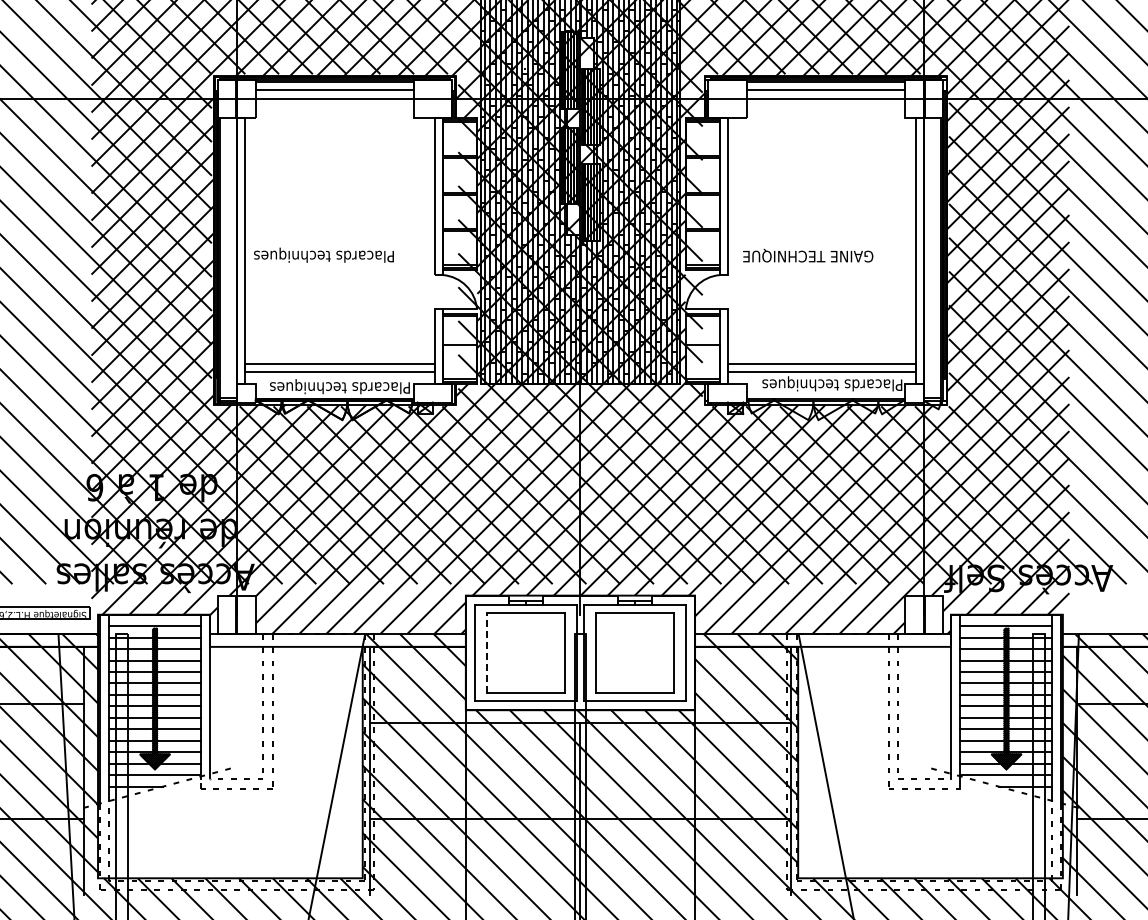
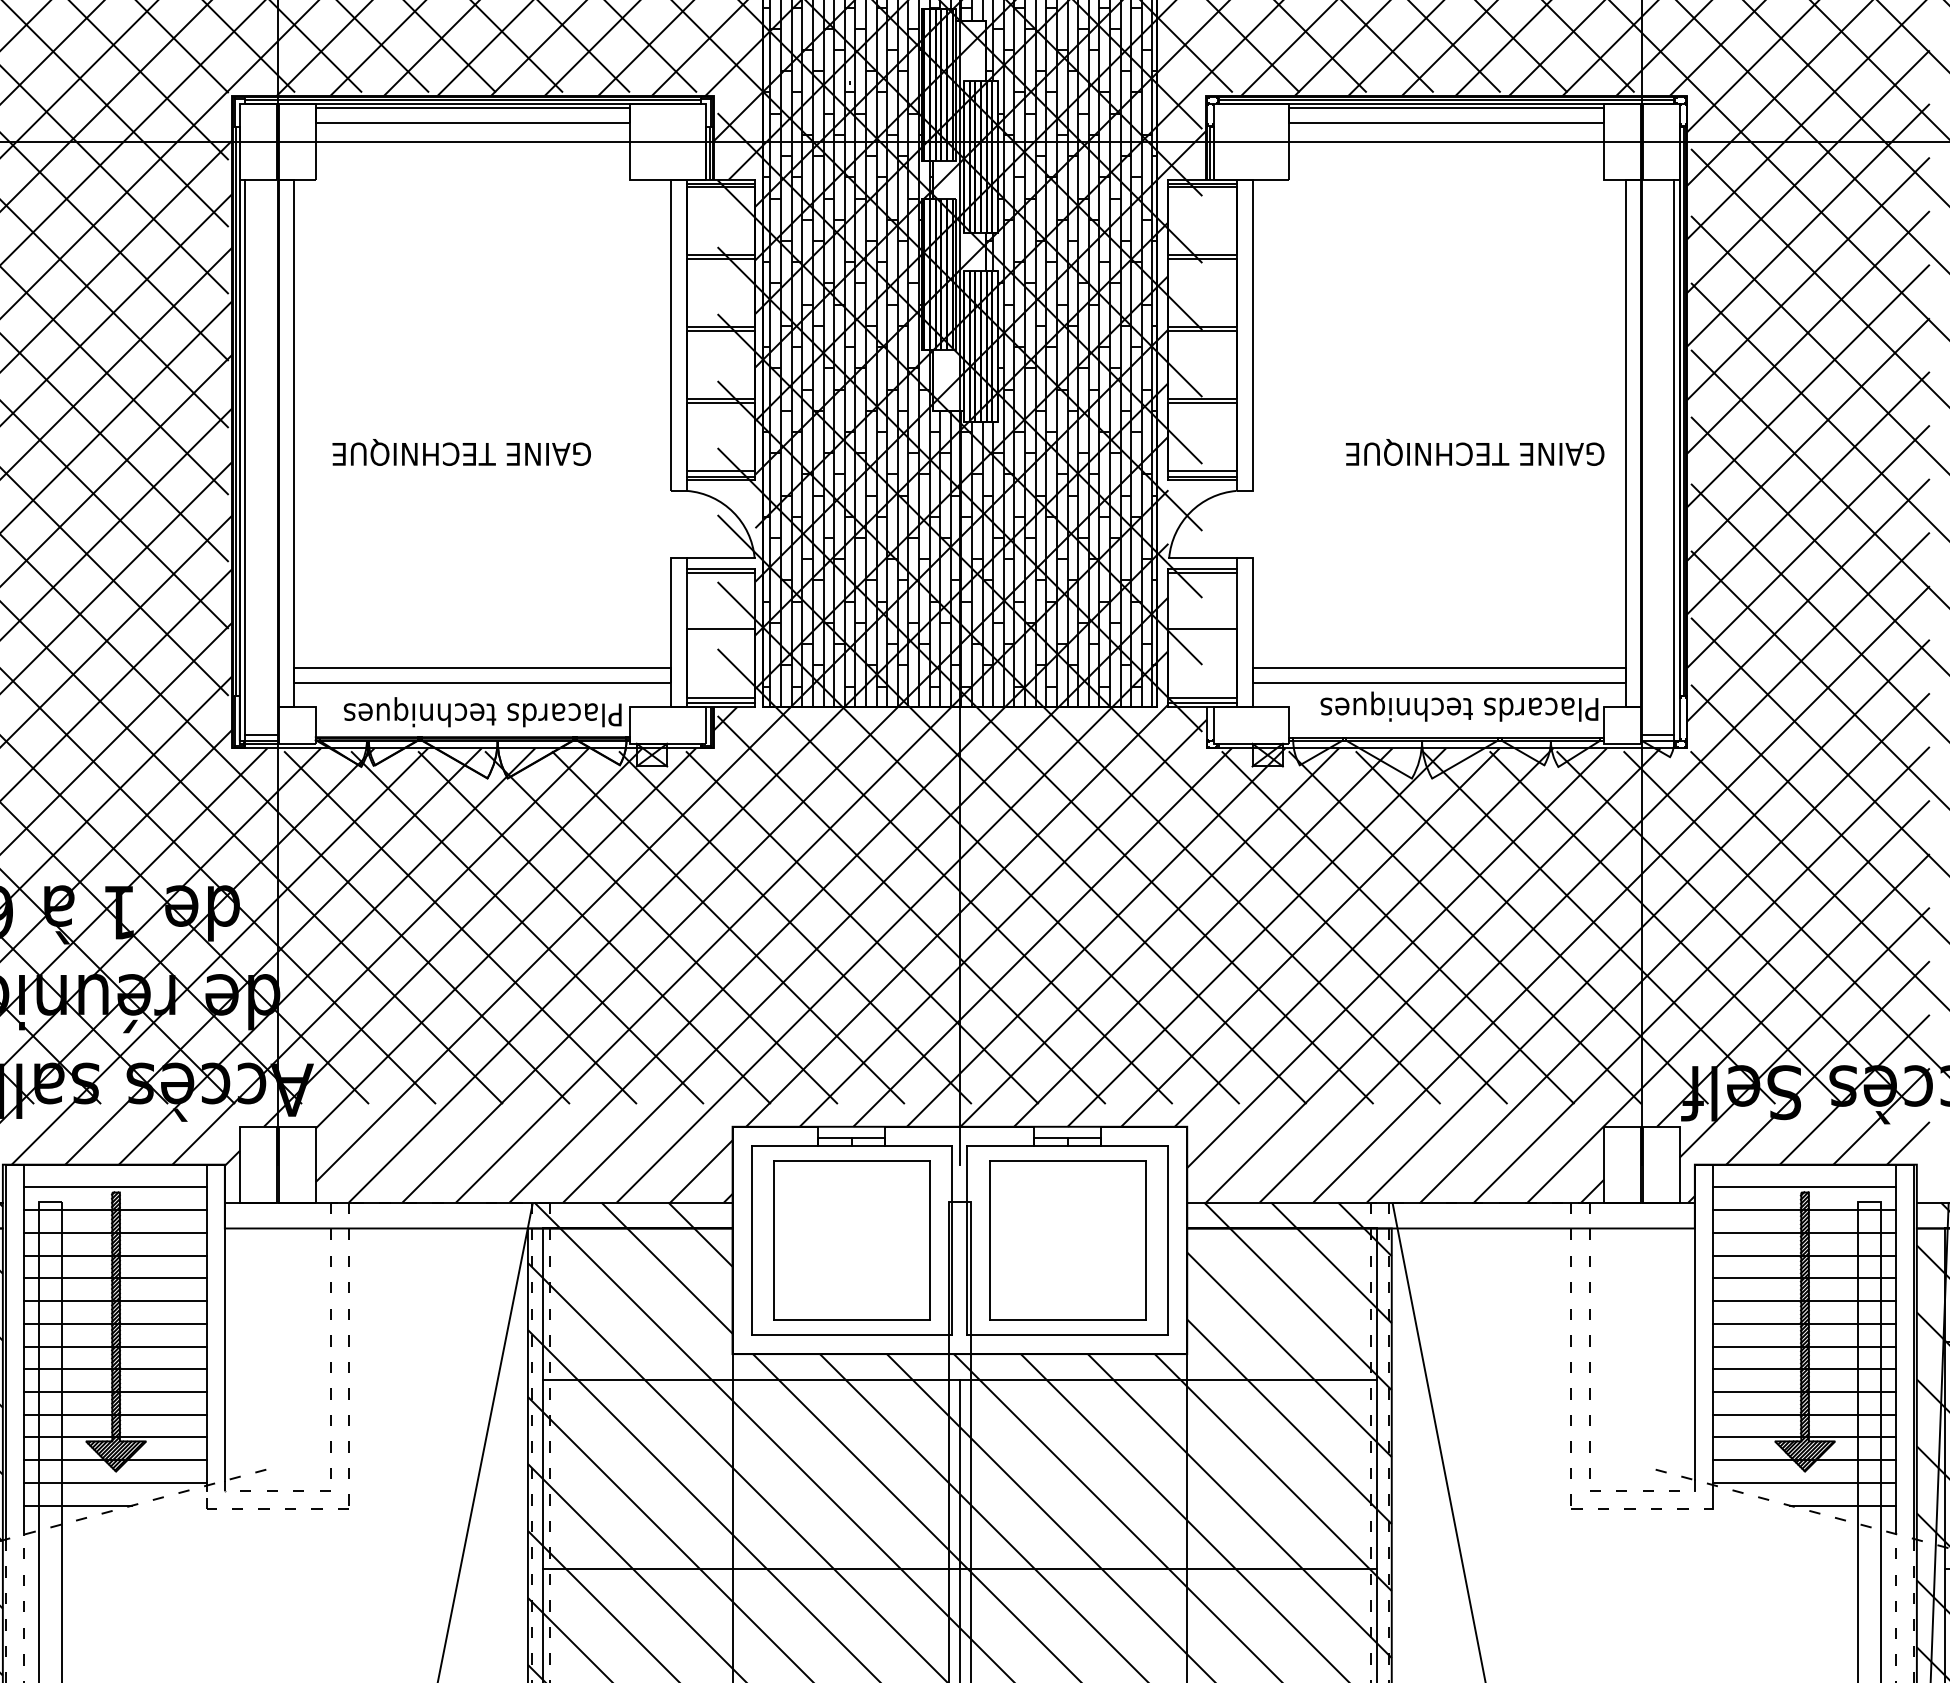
text: (324, 254) -> (452, 450), Placards techniques -> GAINE TECHNIQUE
text: (808, 255) -> (1475, 452), moved
line: (486, 652) -> (773, 1239), dashed -> solid

